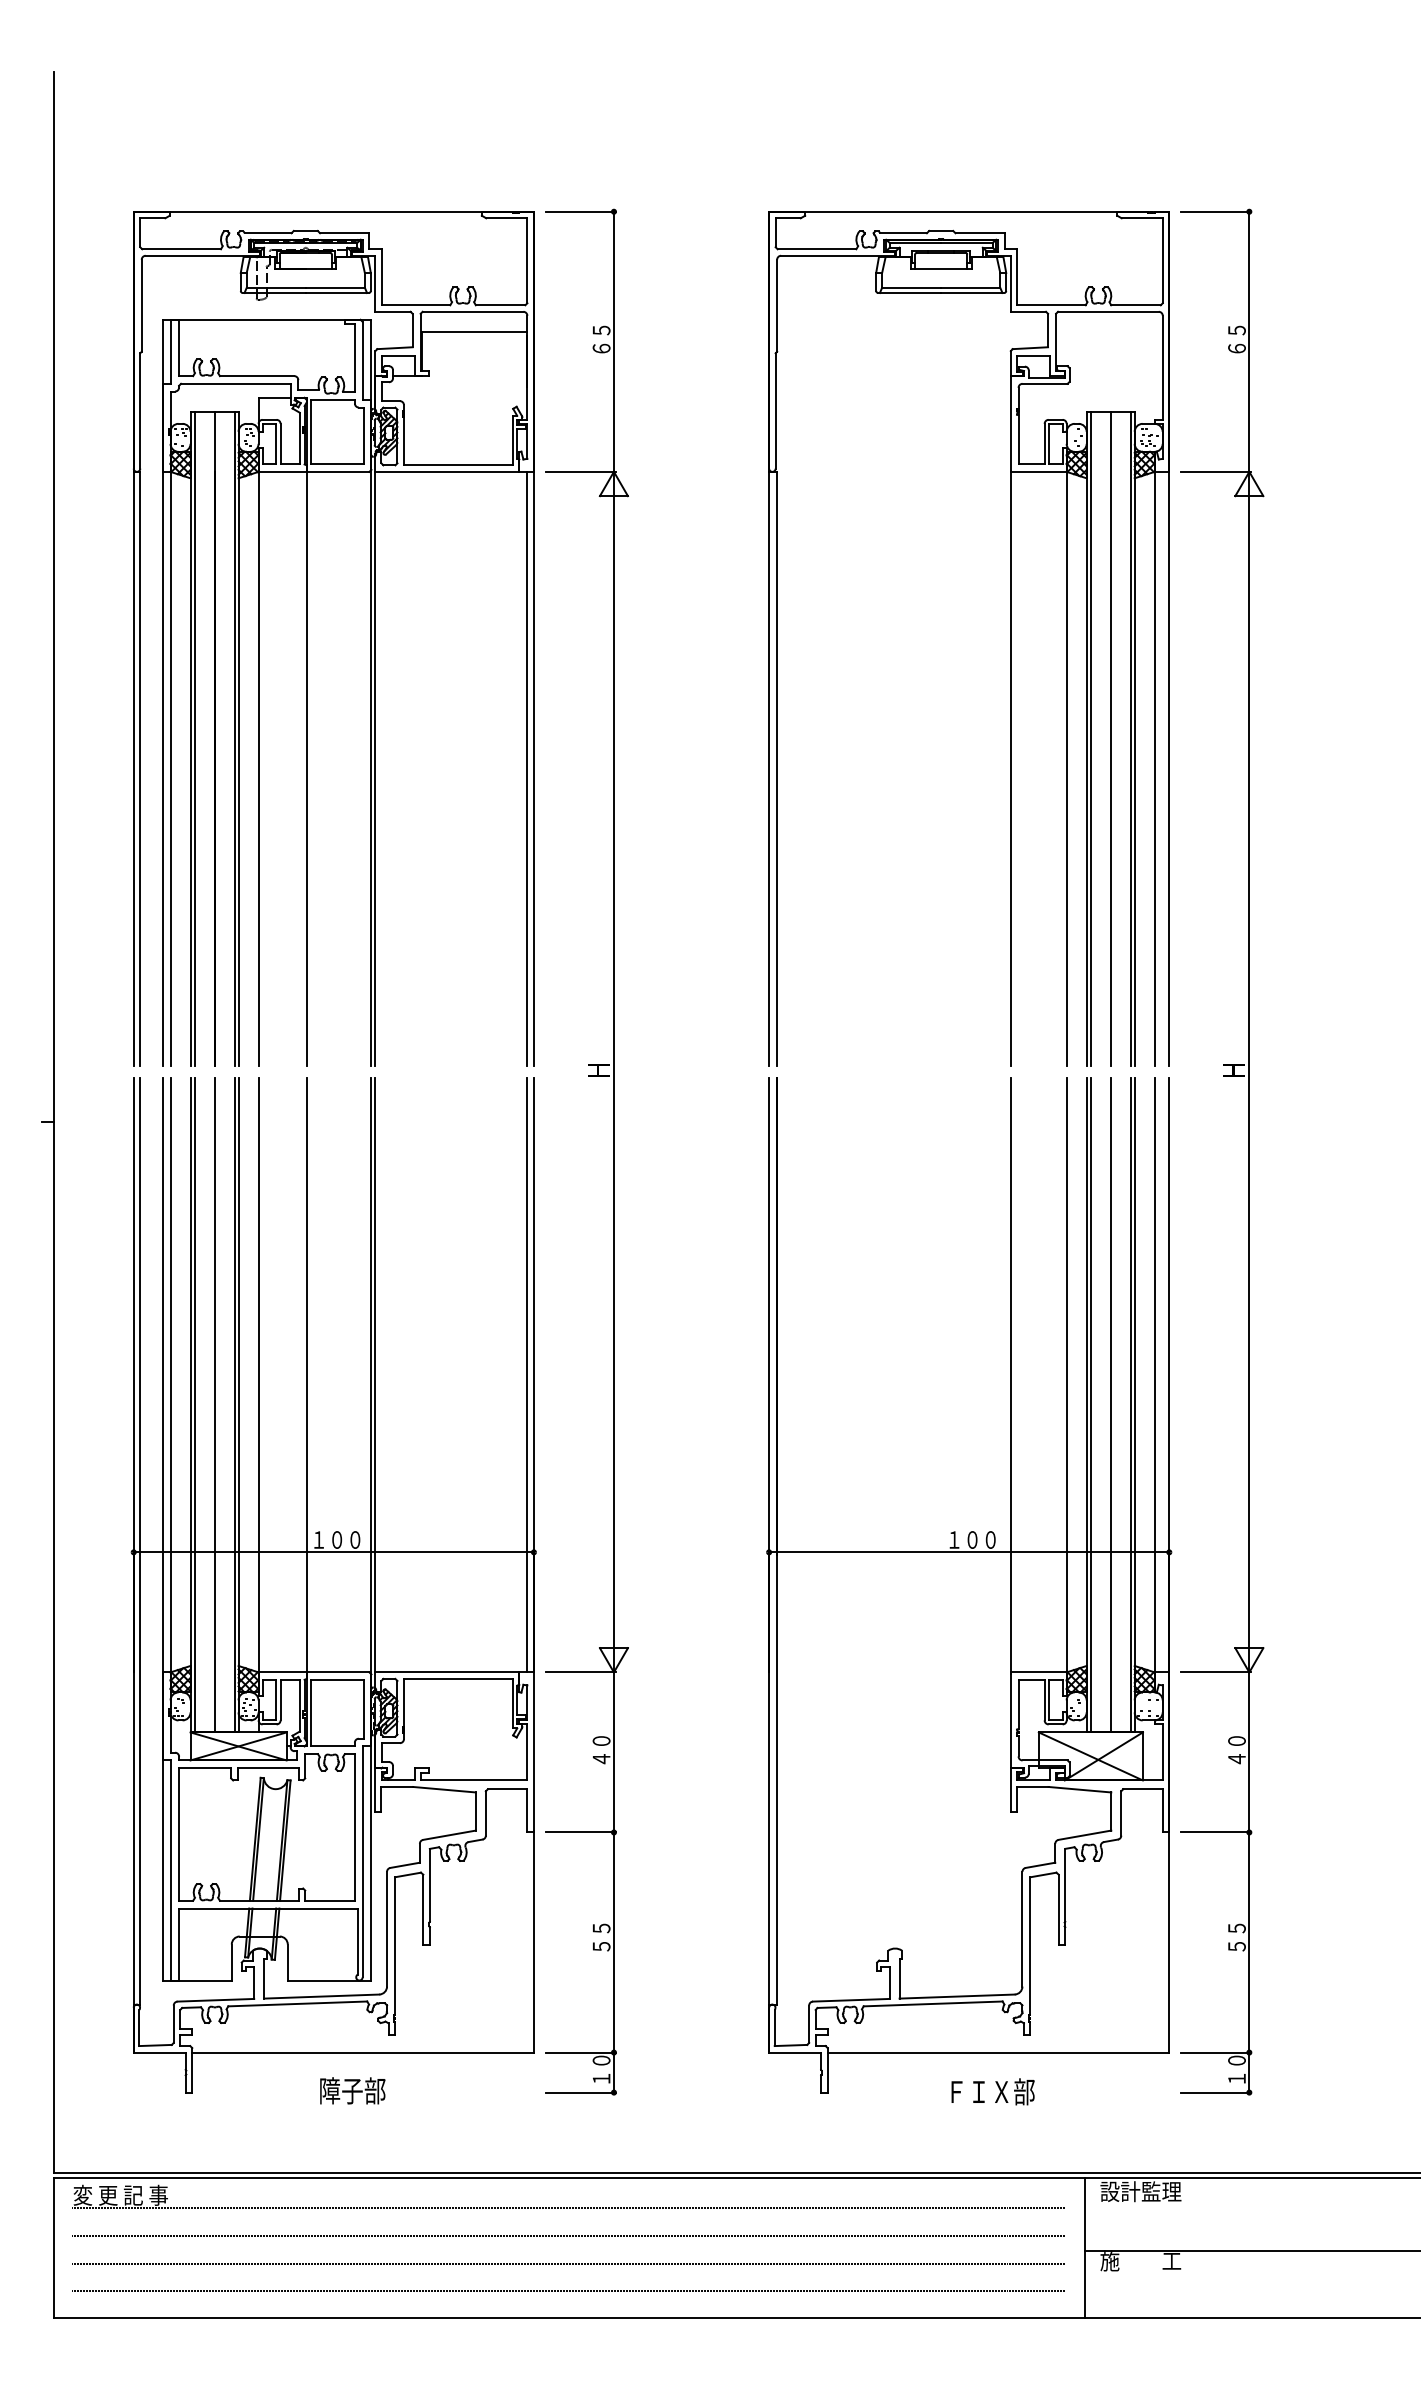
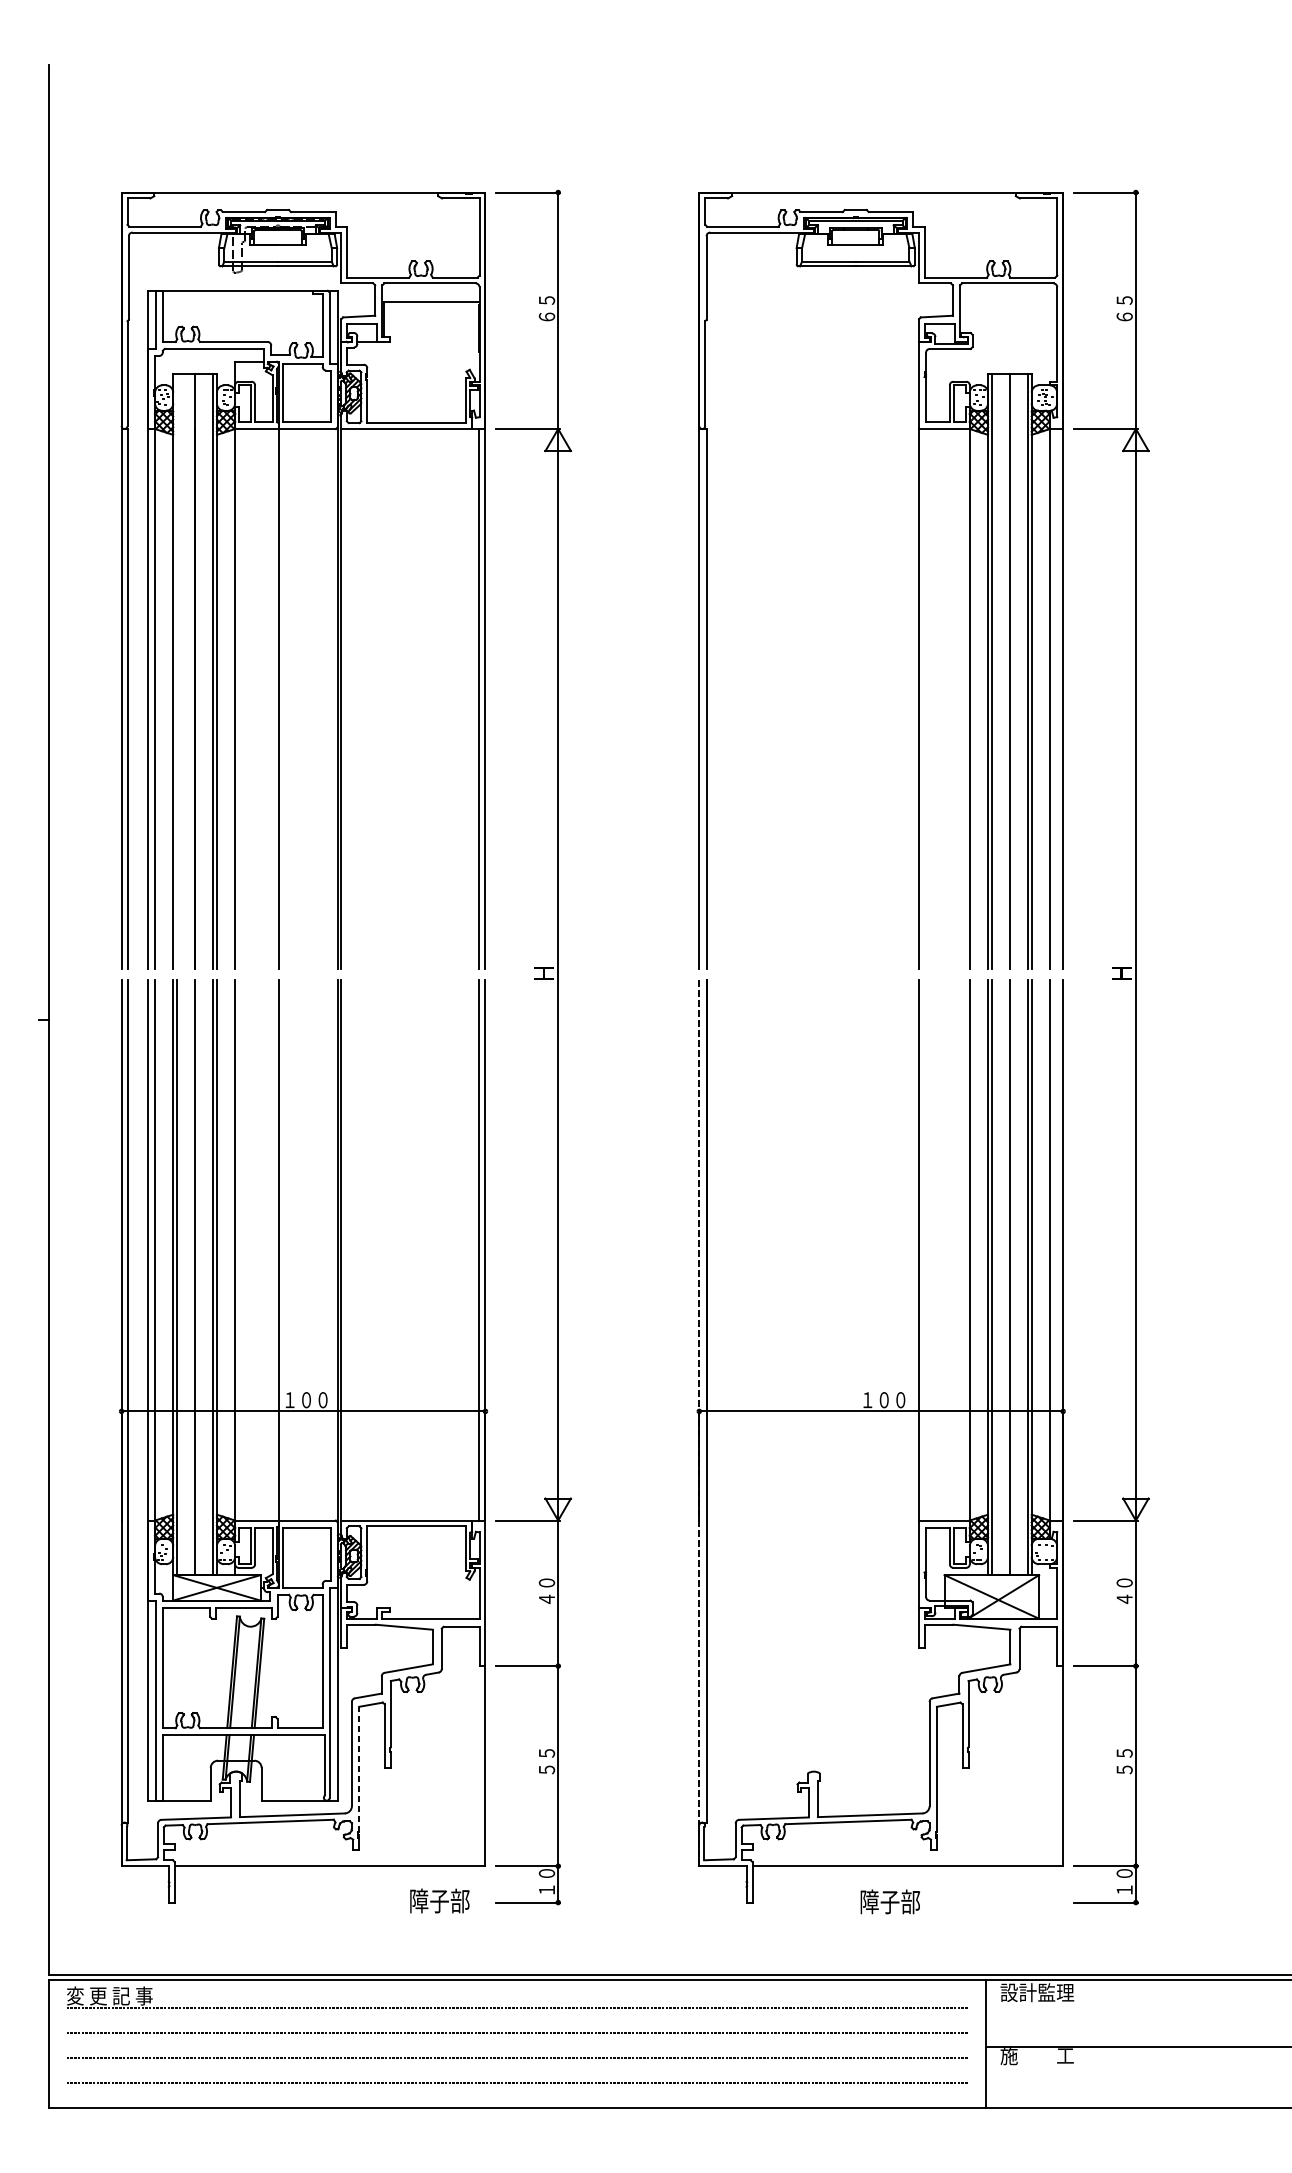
line: (194, 738) -> (176, 671), removed
line: (769, 1565) -> (699, 1423), solid -> dashed
line: (395, 1945) -> (359, 1768), solid -> dashed
text: (352, 2090) -> (439, 1900), moved
text: (990, 2091) -> (900, 1901), ＦＩＸ部 -> 障子部

